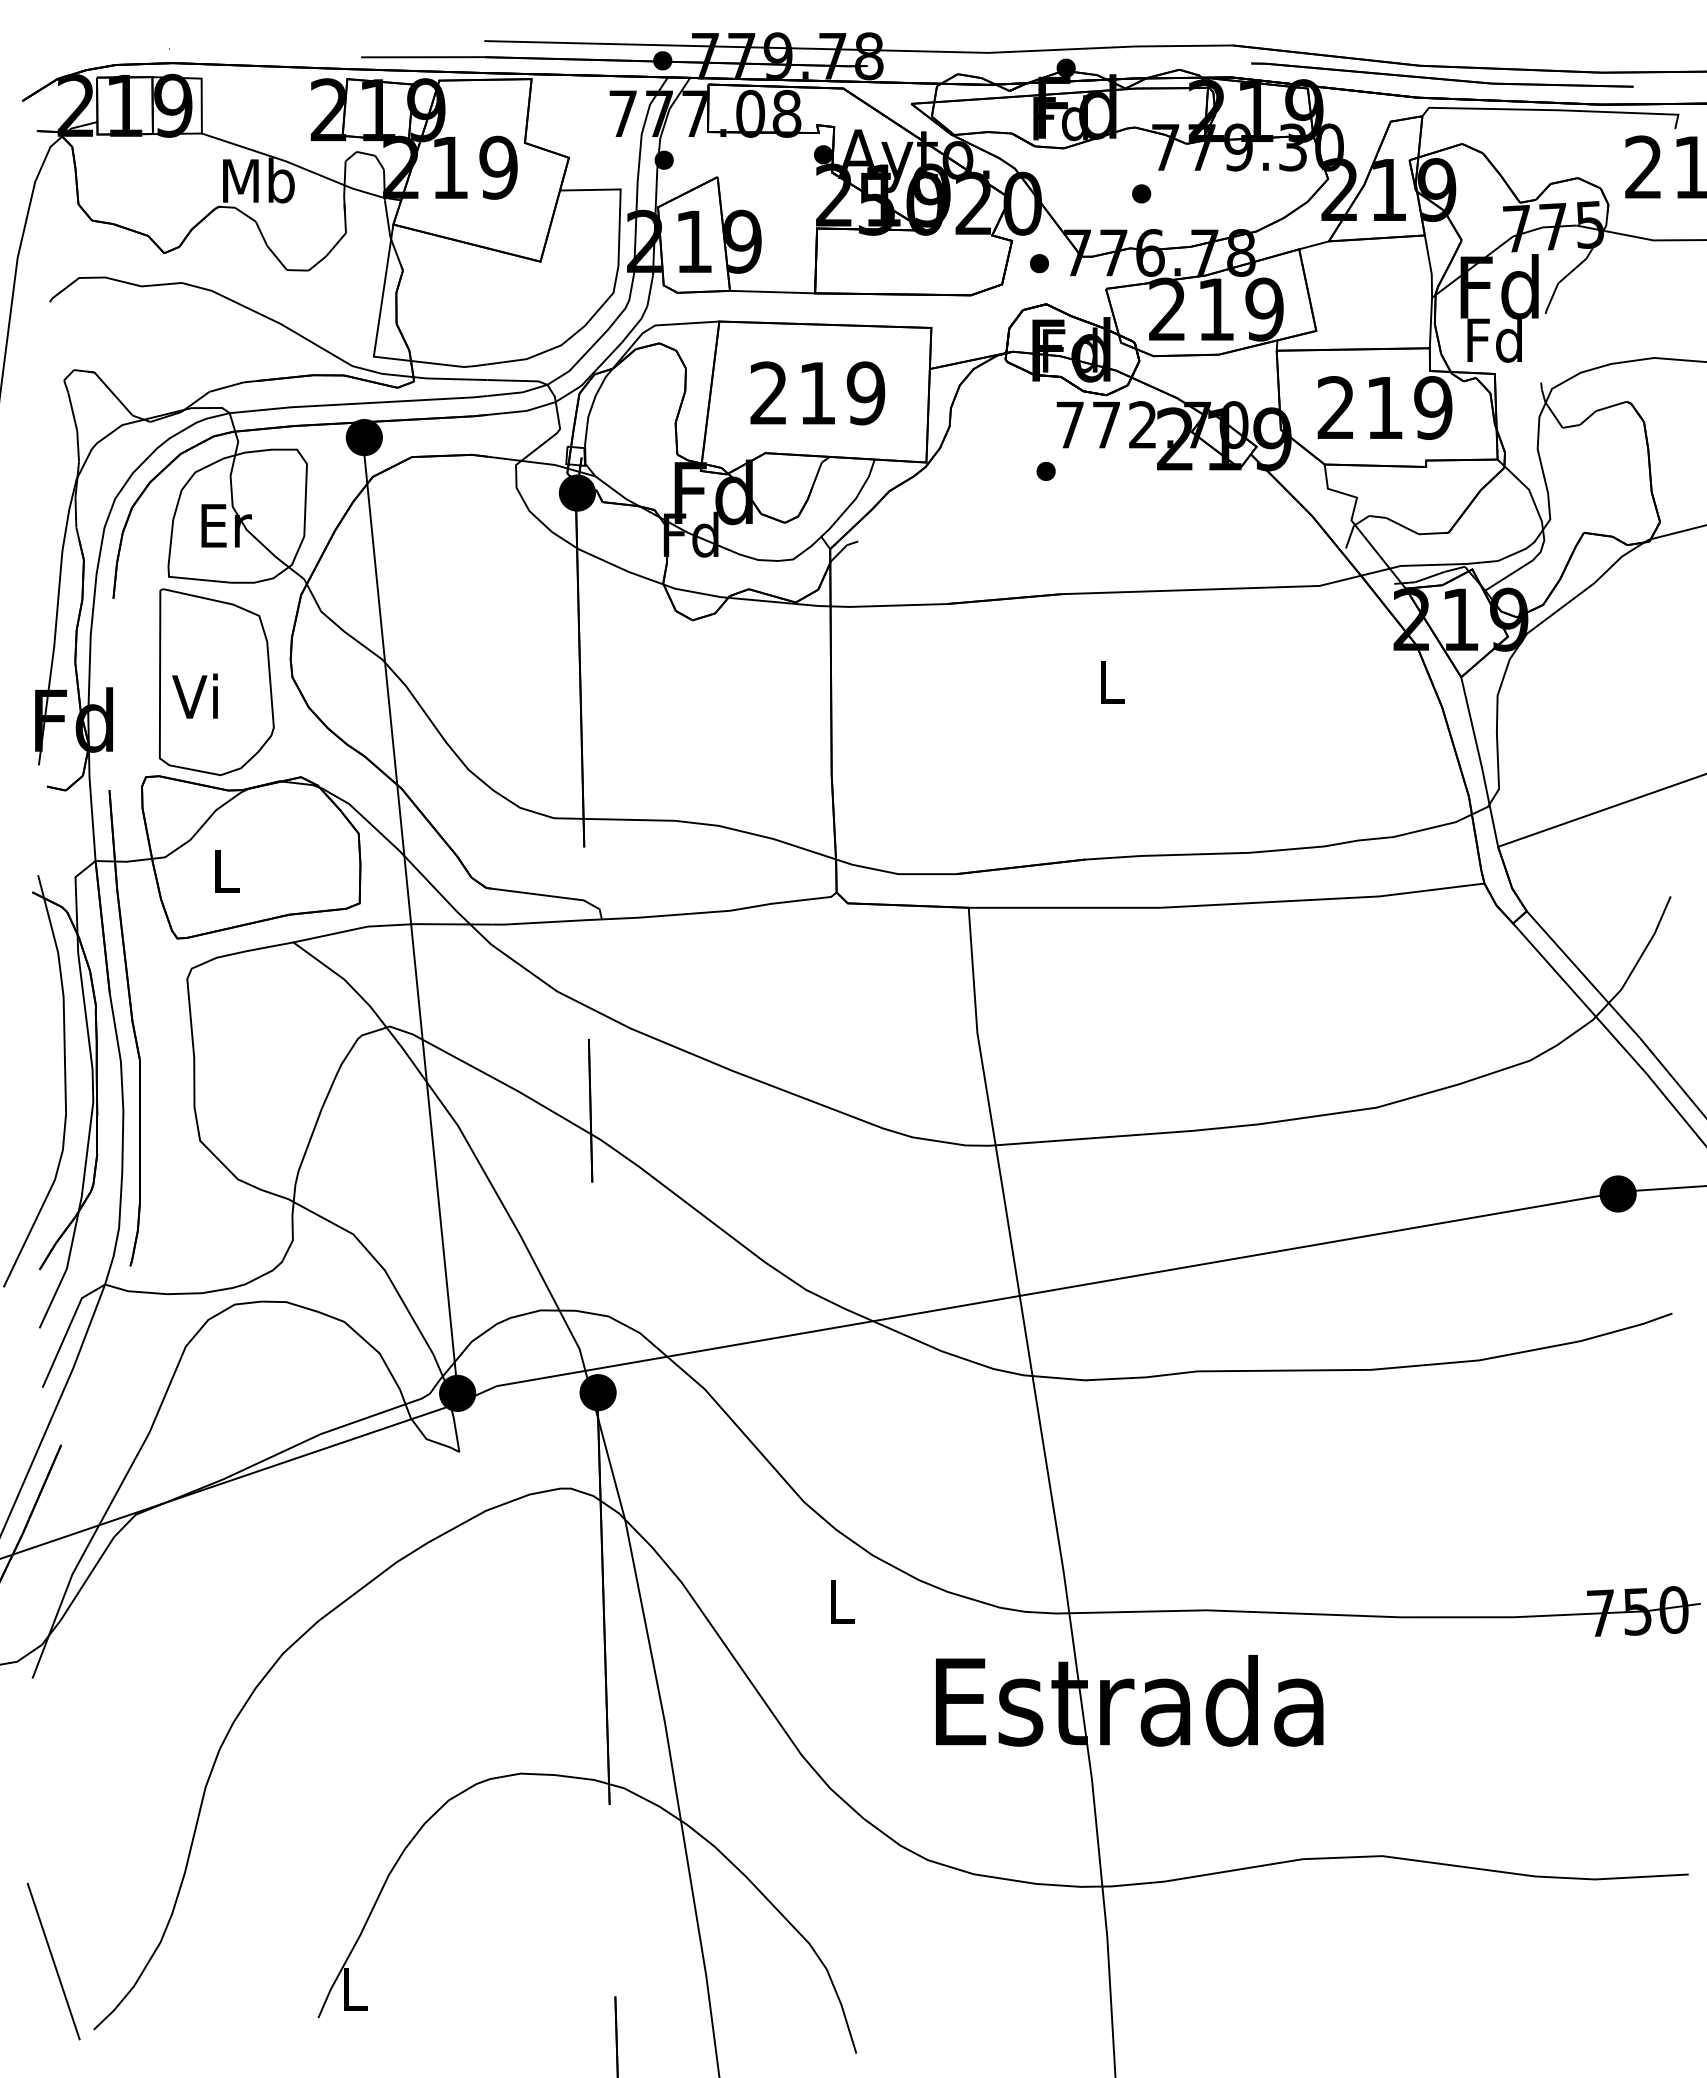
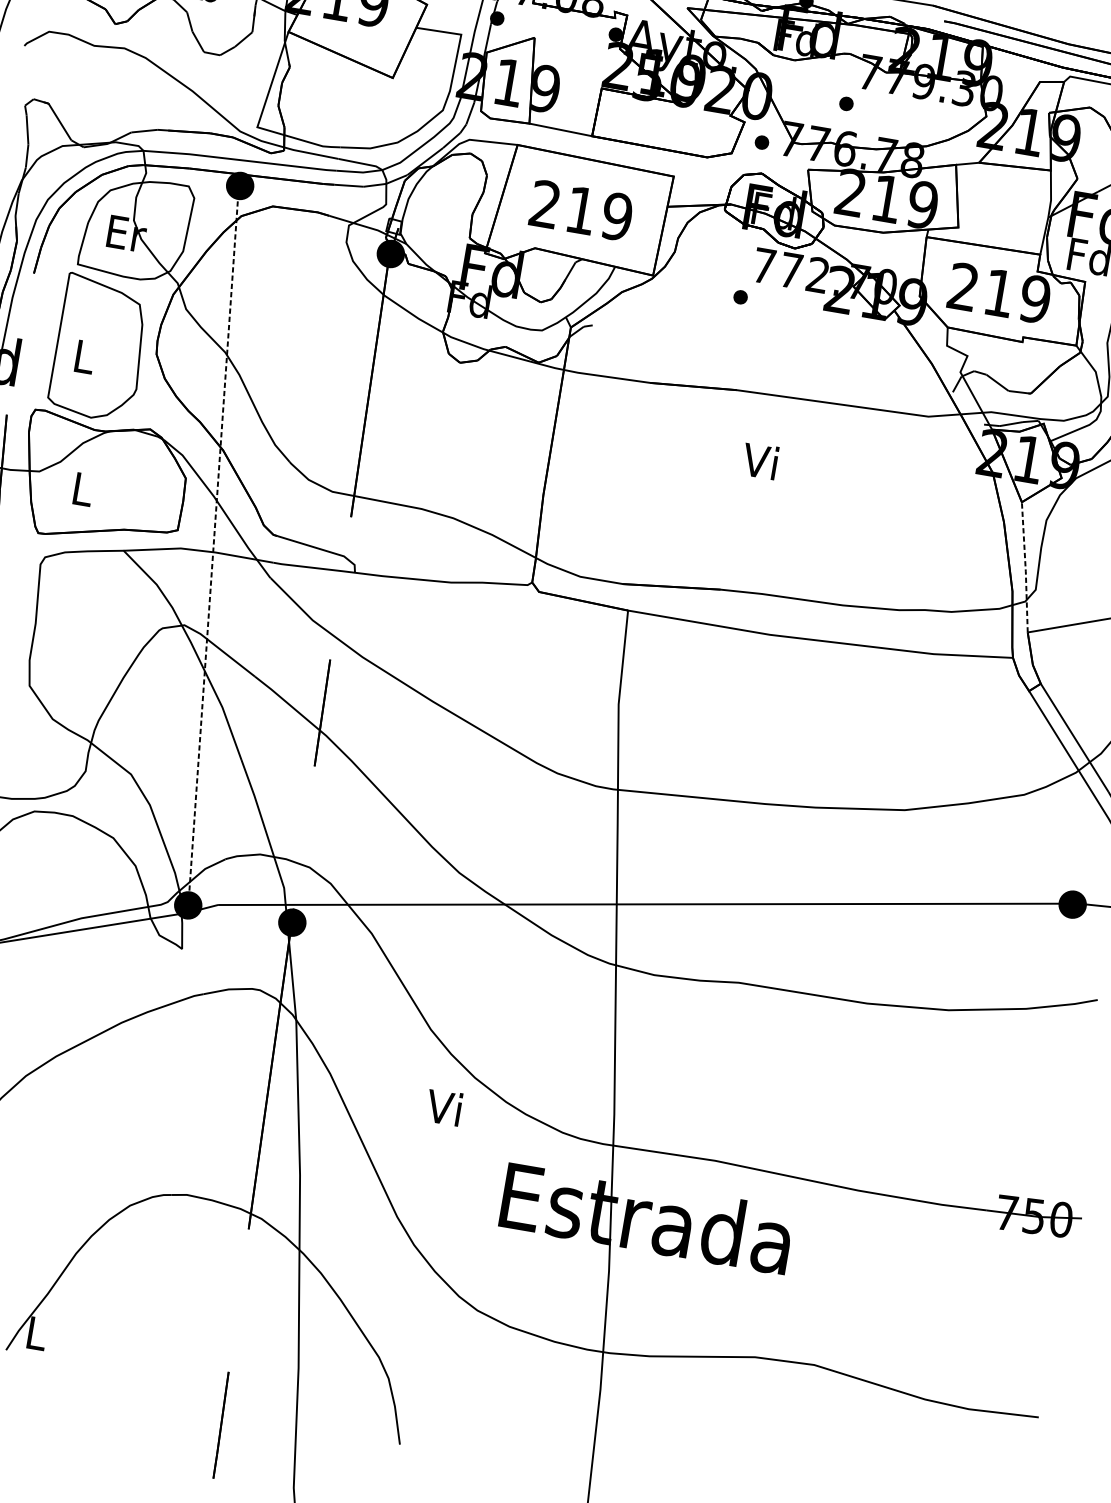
text: (1108, 681) -> (760, 460), L -> Vi
text: (194, 695) -> (81, 355), Vi -> L
line: (1480, 761) -> (1025, 567), solid -> dashed
line: (410, 919) -> (213, 548), solid -> dashed
text: (838, 1600) -> (444, 1106), L -> Vi

